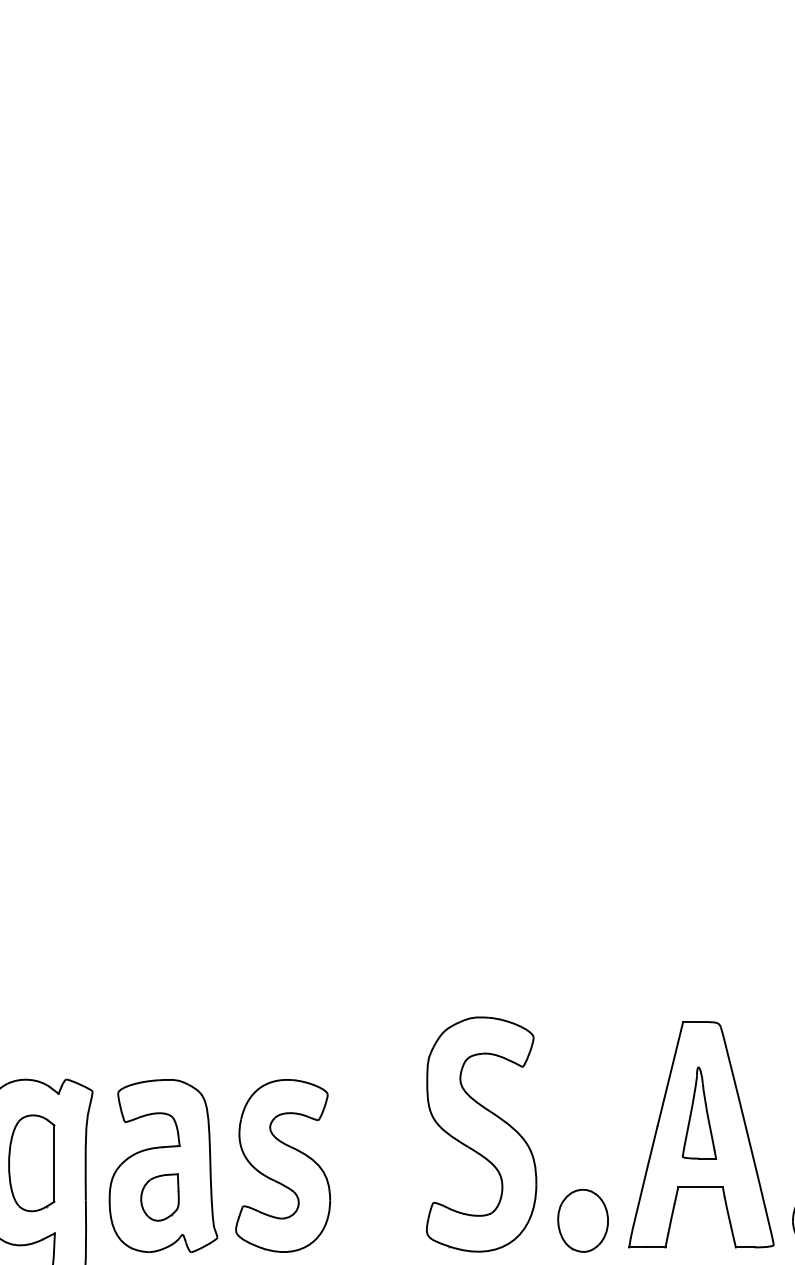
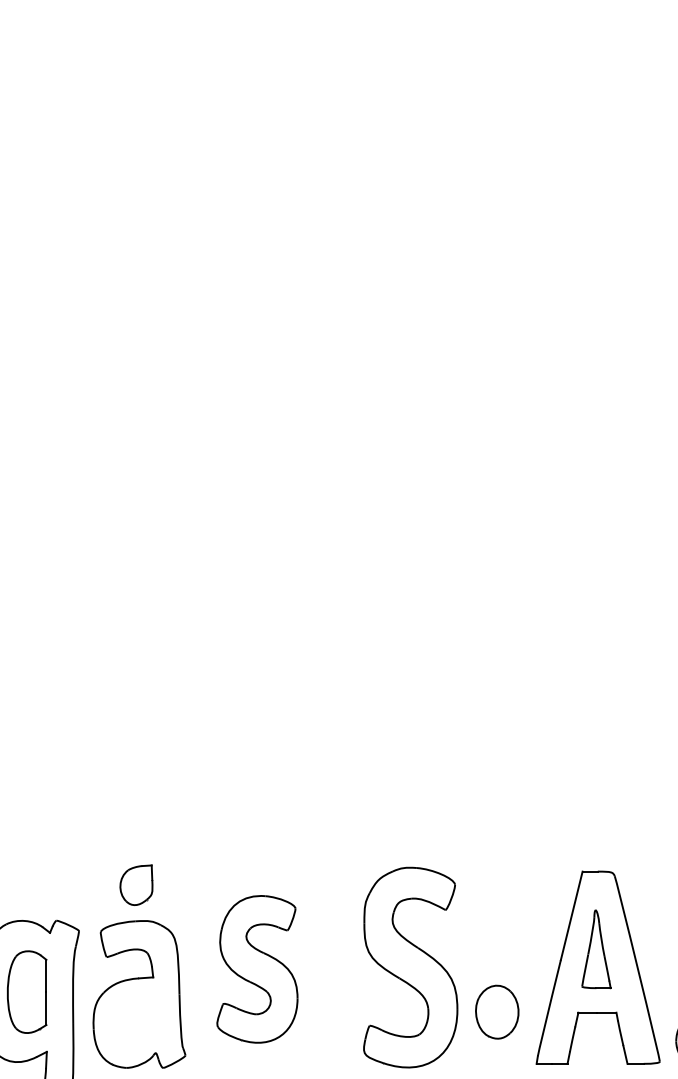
part: (283, 1166) -> (257, 969), moved
part: (160, 1196) -> (136, 884), moved
part: (583, 1220) -> (497, 1011), moved

